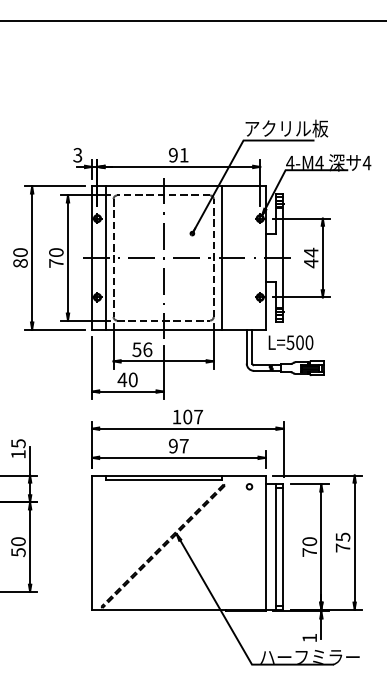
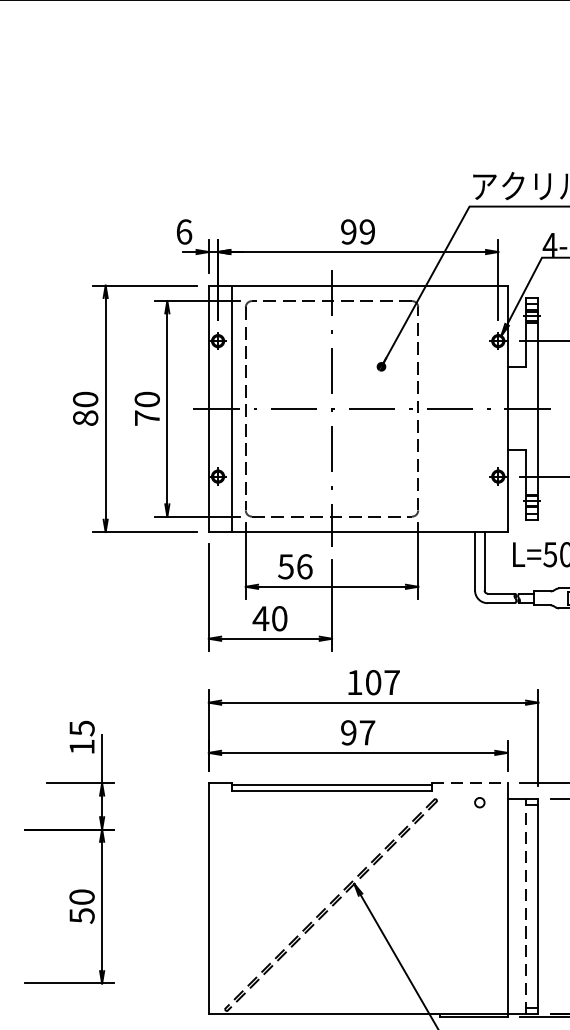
text: (77, 155) -> (183, 232), 3 -> 6
text: (183, 155) -> (366, 232), 91 -> 99
line: (221, 257) -> (431, 407), removed
line: (243, 475) -> (469, 783), solid -> dashed
line: (276, 547) -> (526, 907), solid -> dashed

